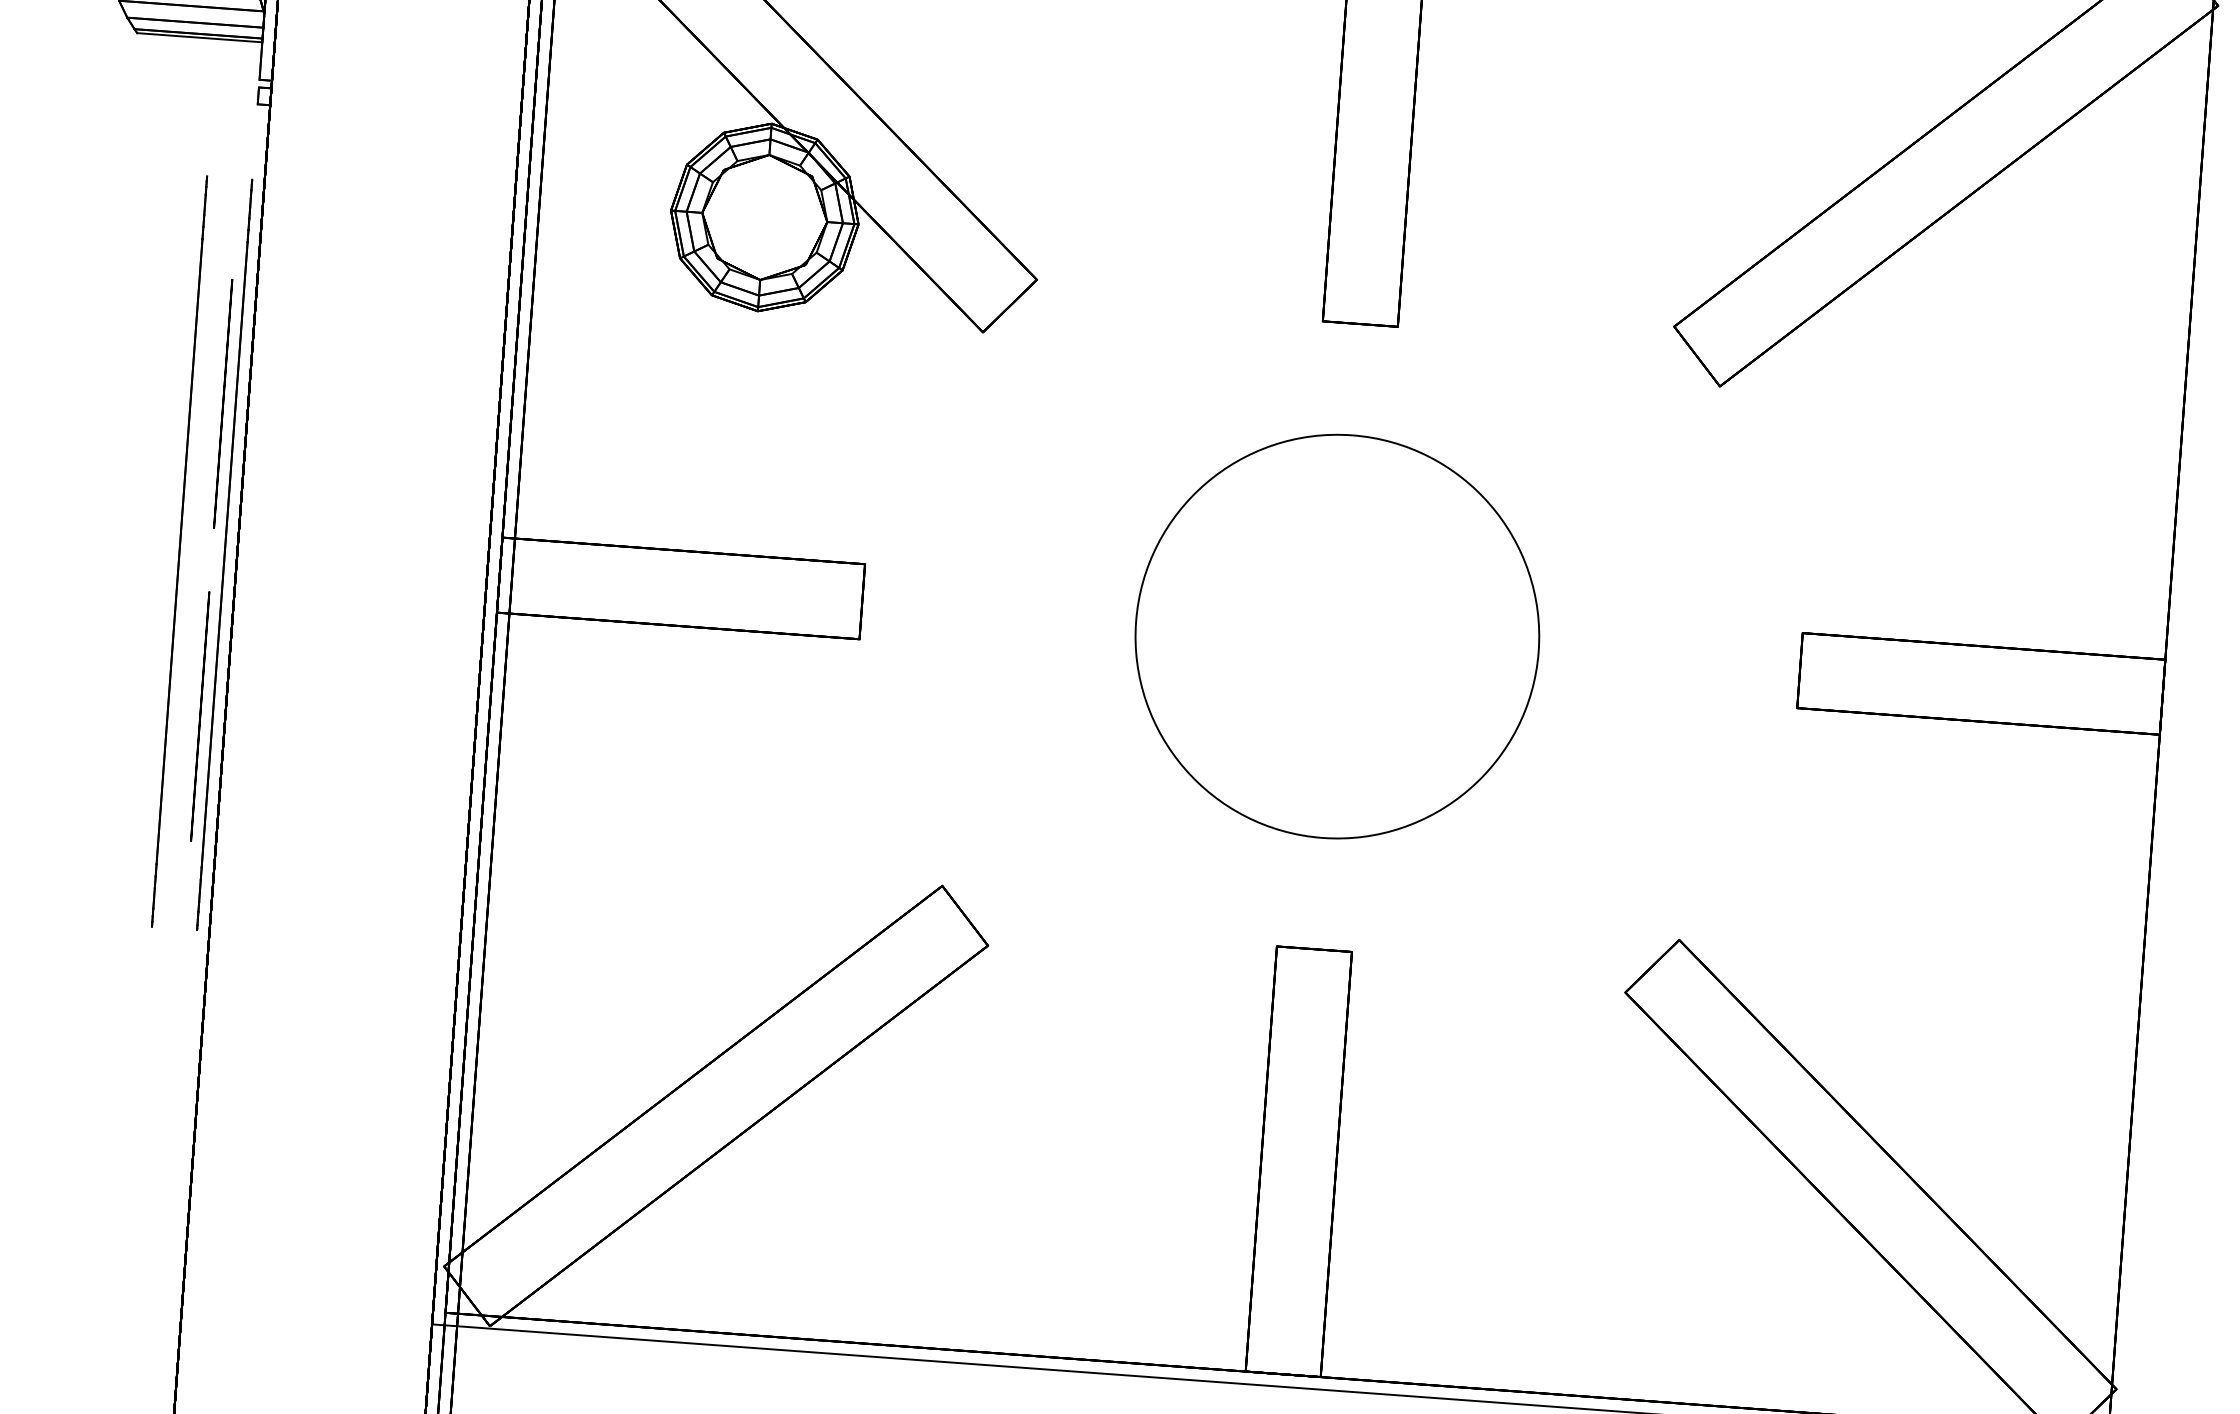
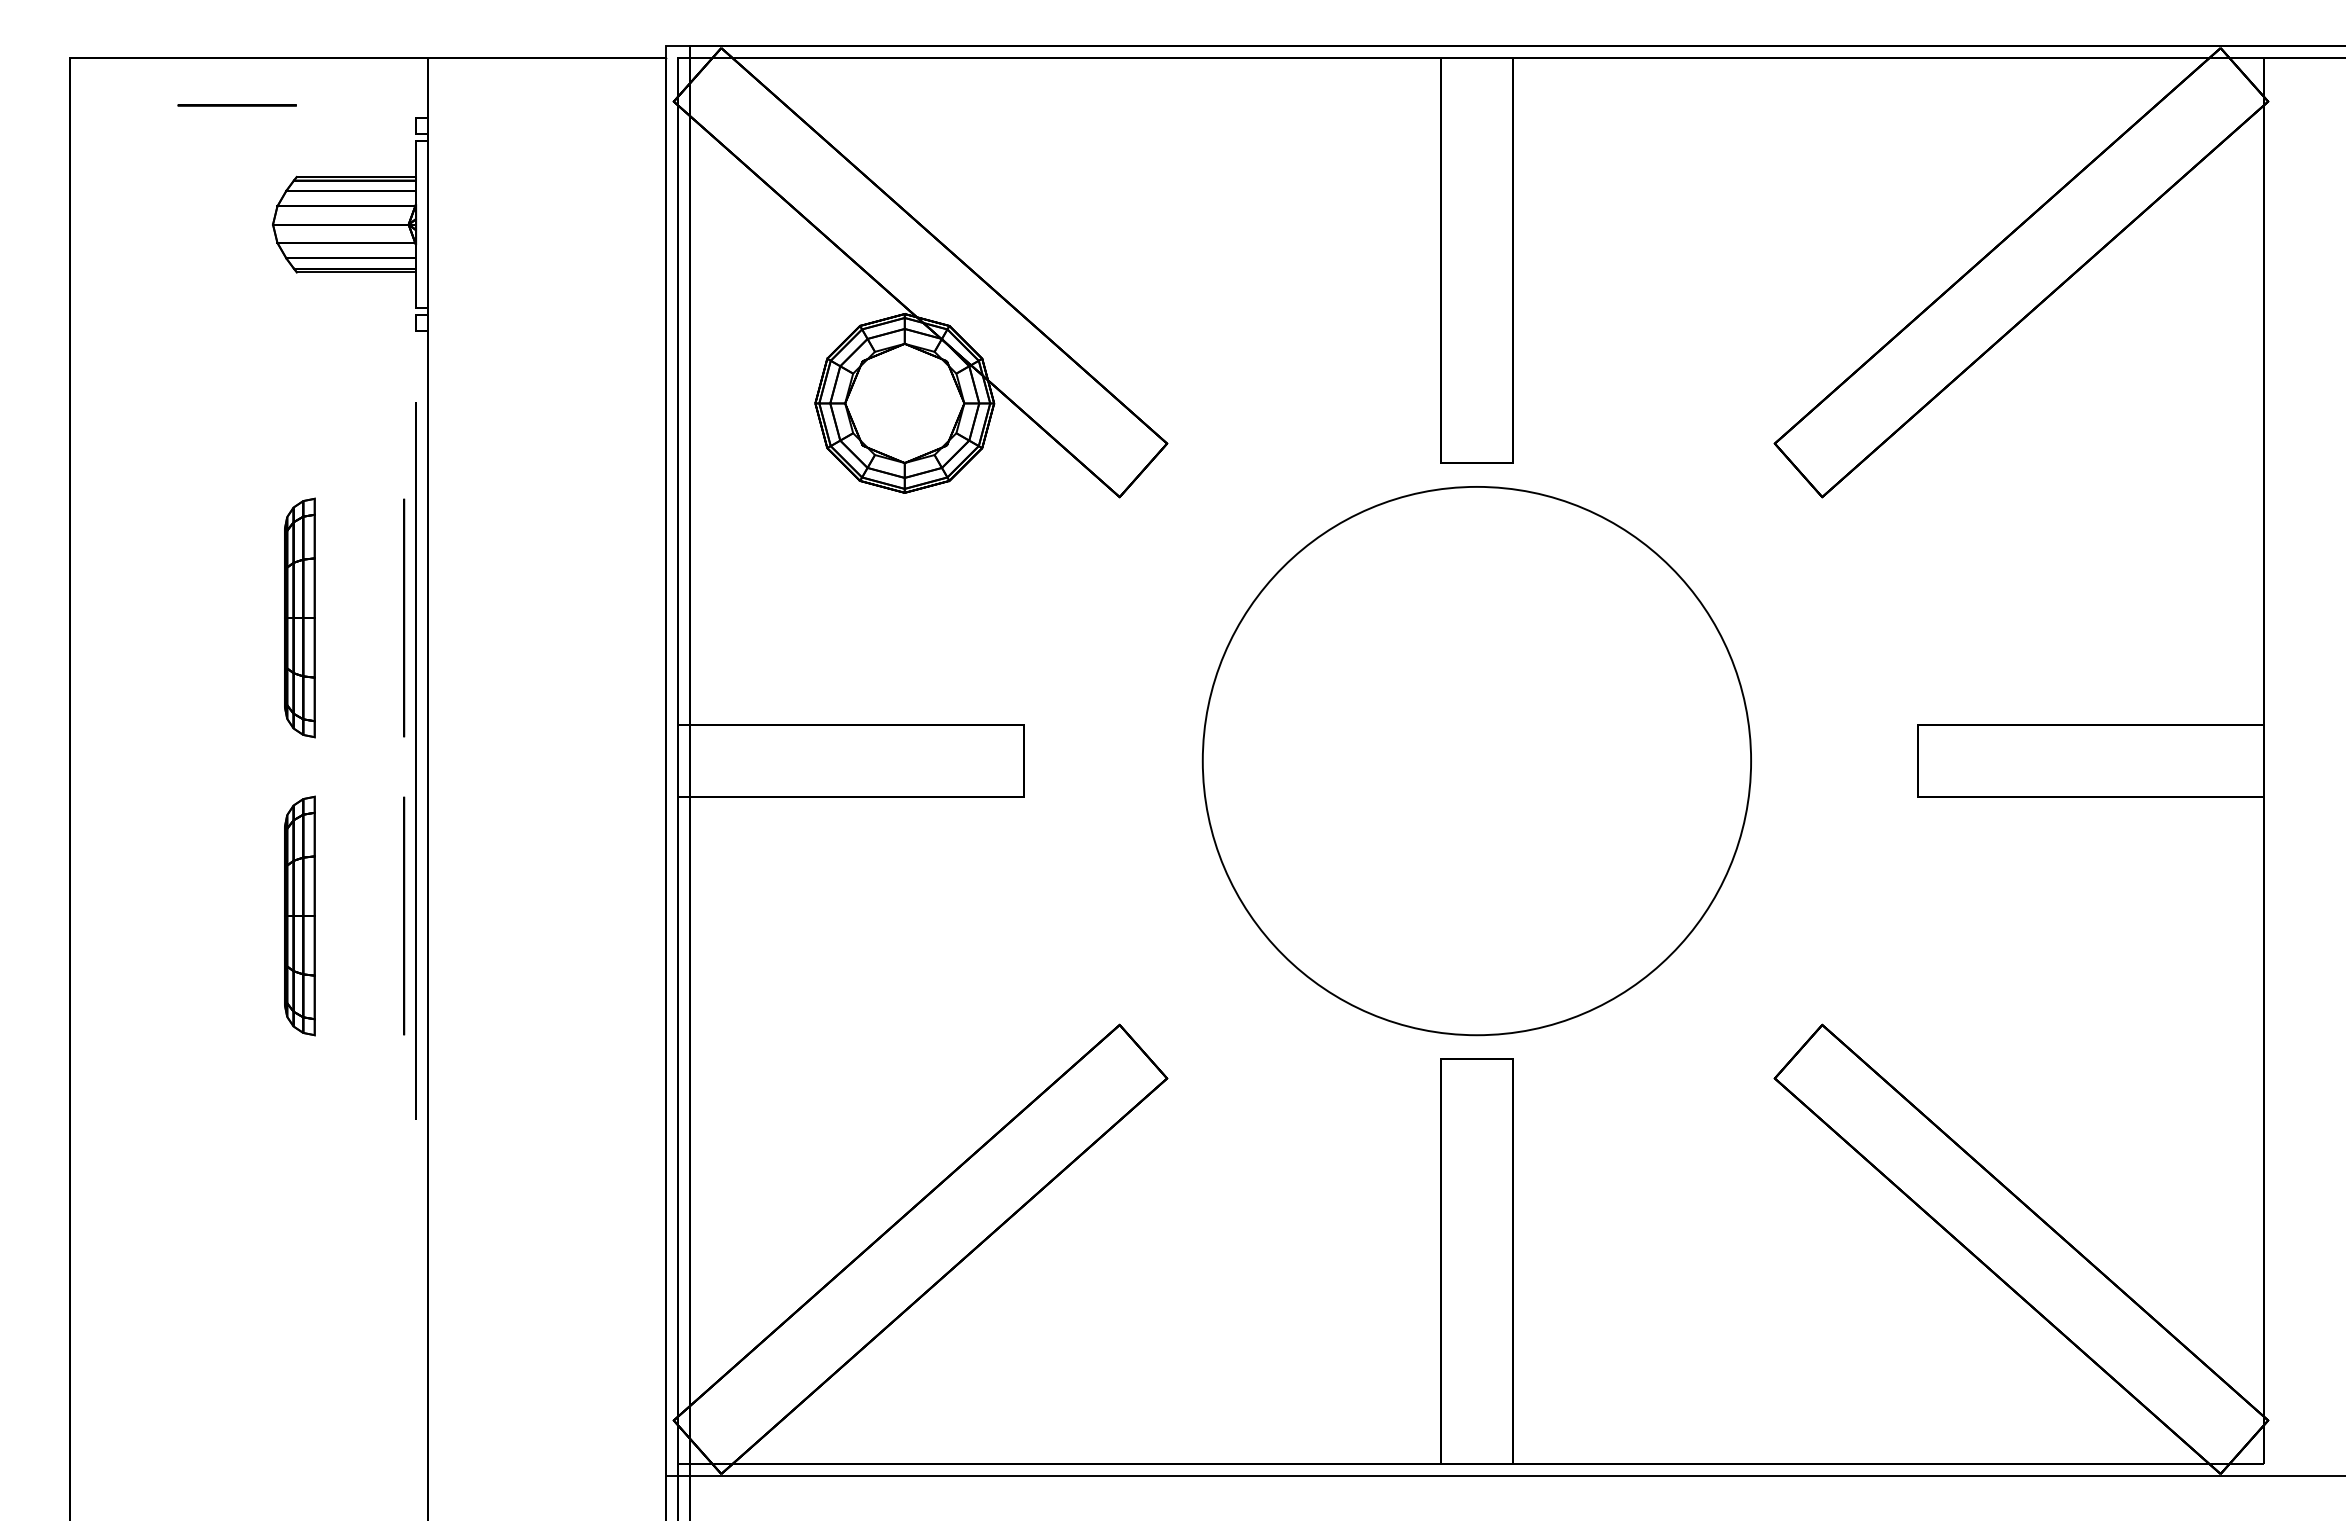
part: (113, 395) -> (299, 617), added
line: (179, 550) -> (372, 760), removed
circle: (1336, 636) -> (1476, 760), size x1.43
part: (90, 707) -> (299, 915), added

